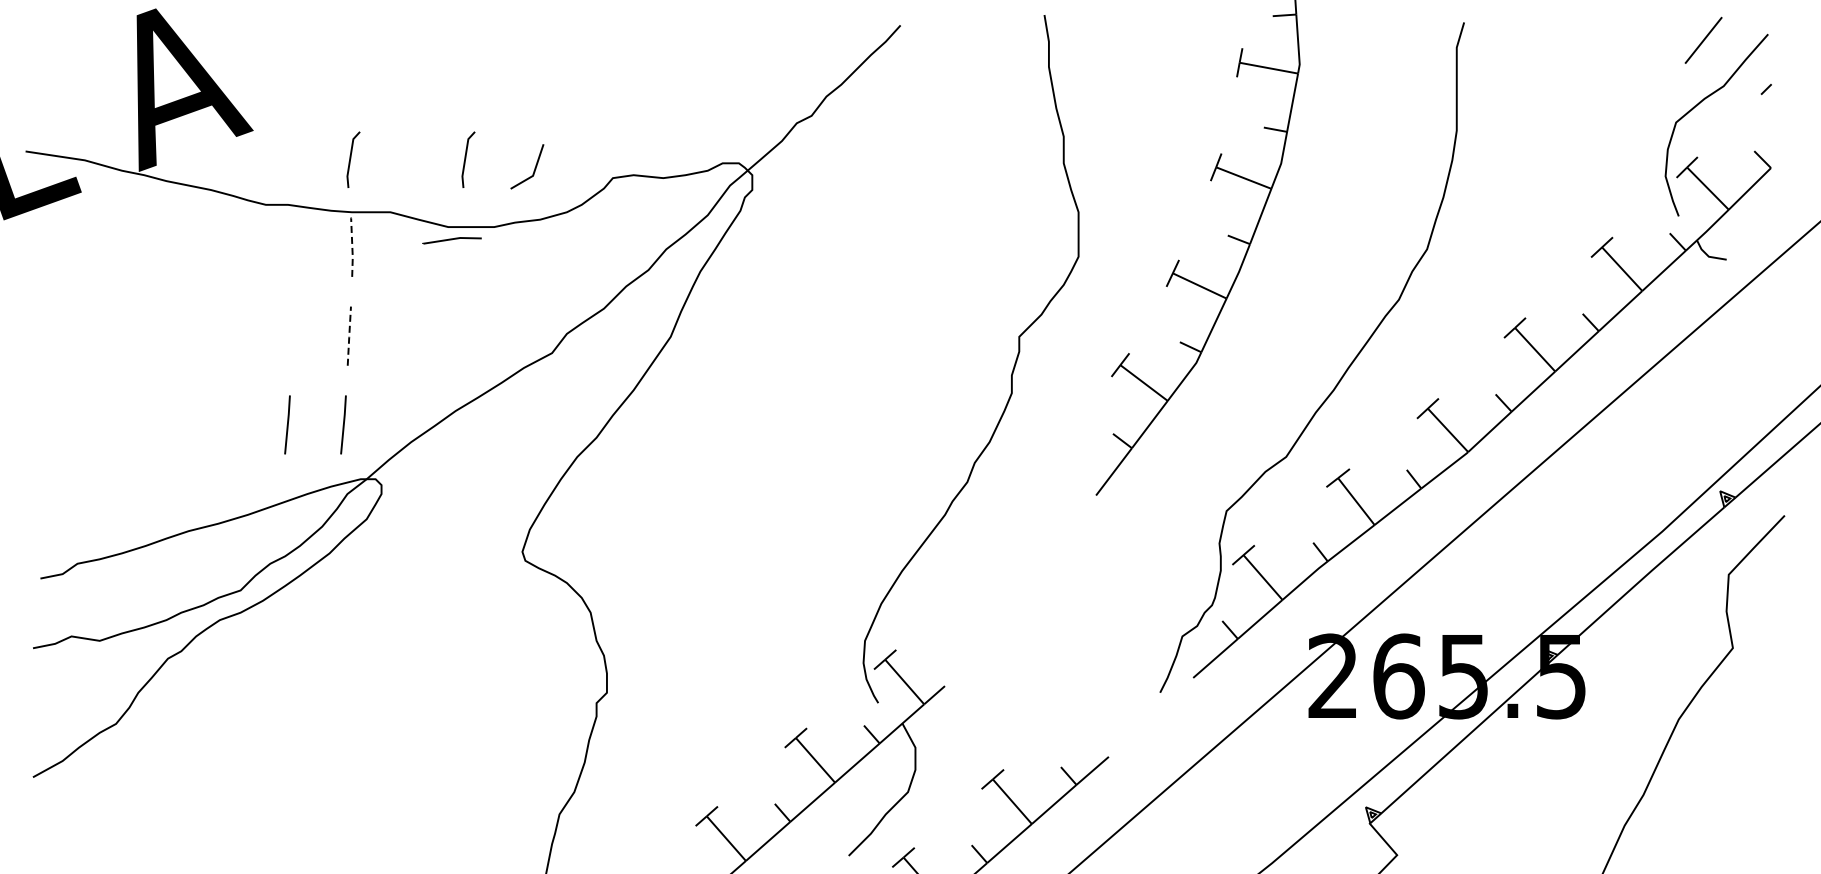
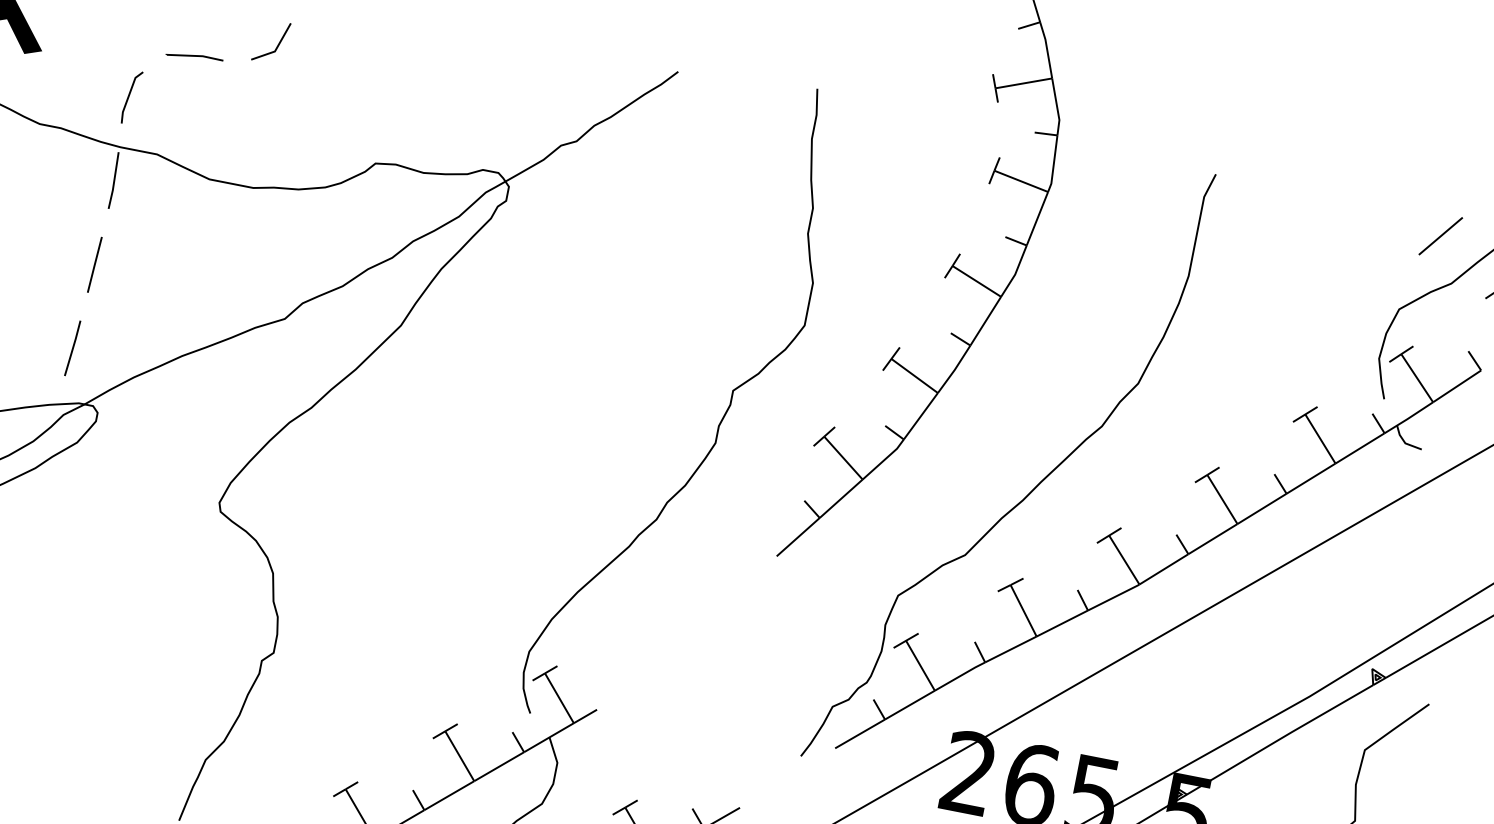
line: (466, 158) -> (239, 117), removed
line: (534, 167) -> (277, 43), moved
line: (451, 240) -> (194, 57), moved
line: (352, 247) -> (114, 180), dashed -> solid
line: (349, 336) -> (94, 265), dashed -> solid
line: (287, 424) -> (19, 337), removed

